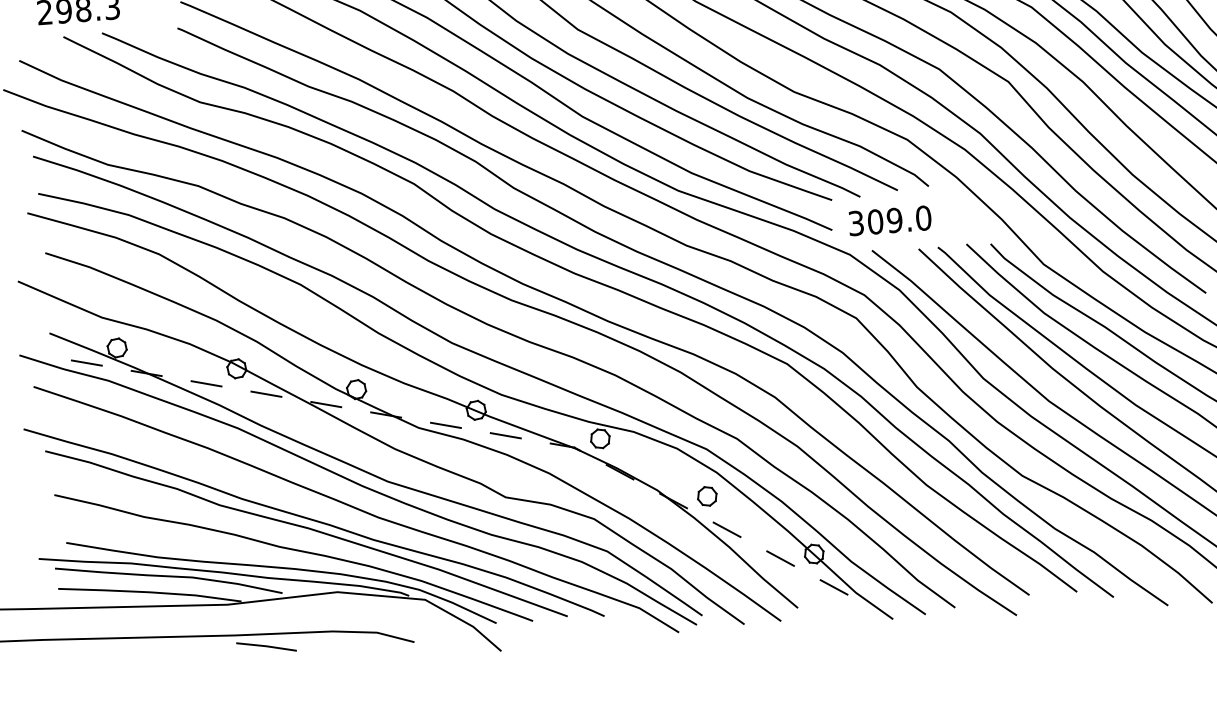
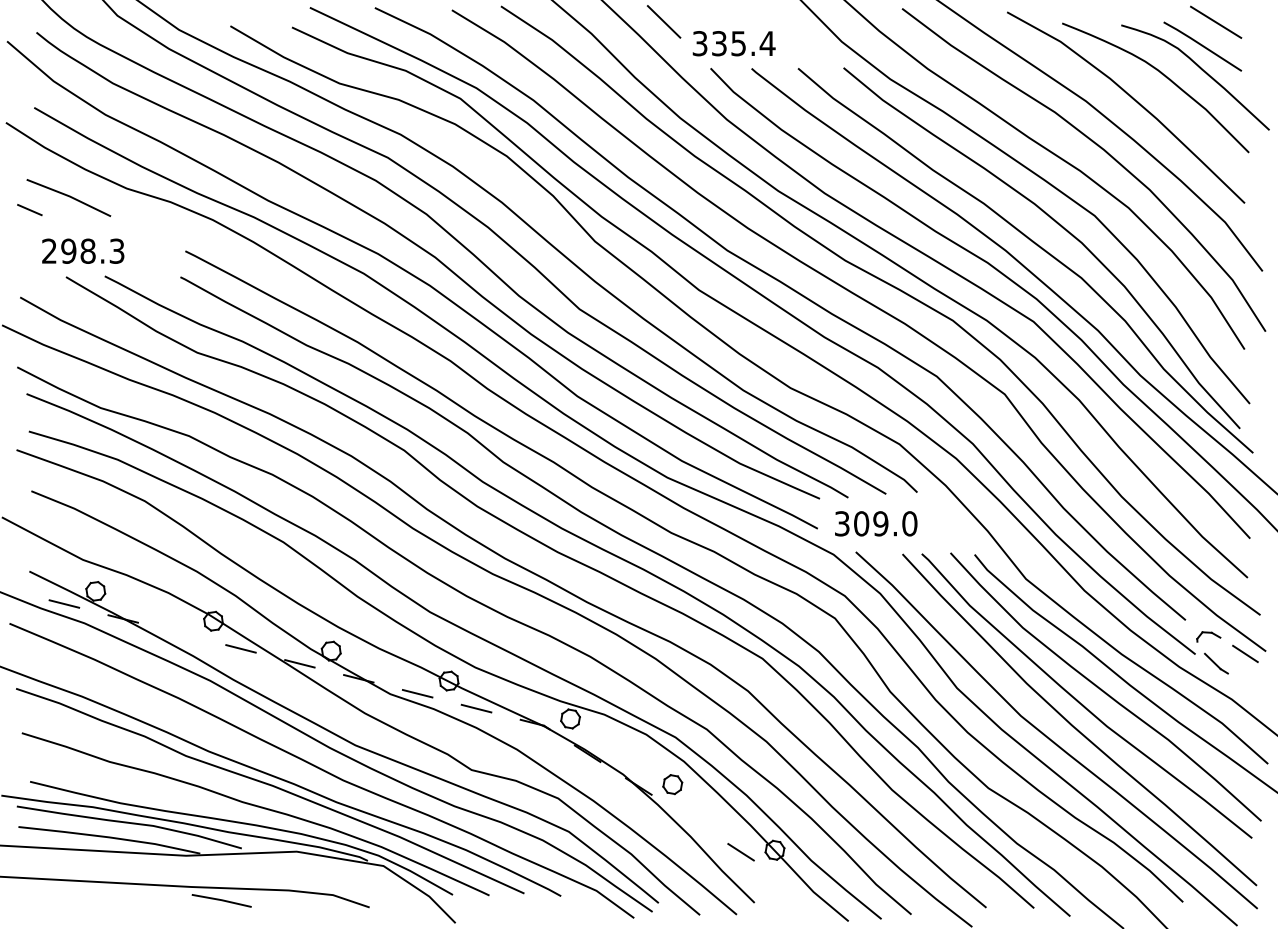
line: (205, 383) -> (181, 633), removed
line: (726, 529) -> (689, 819), removed
line: (833, 586) -> (791, 884), removed

